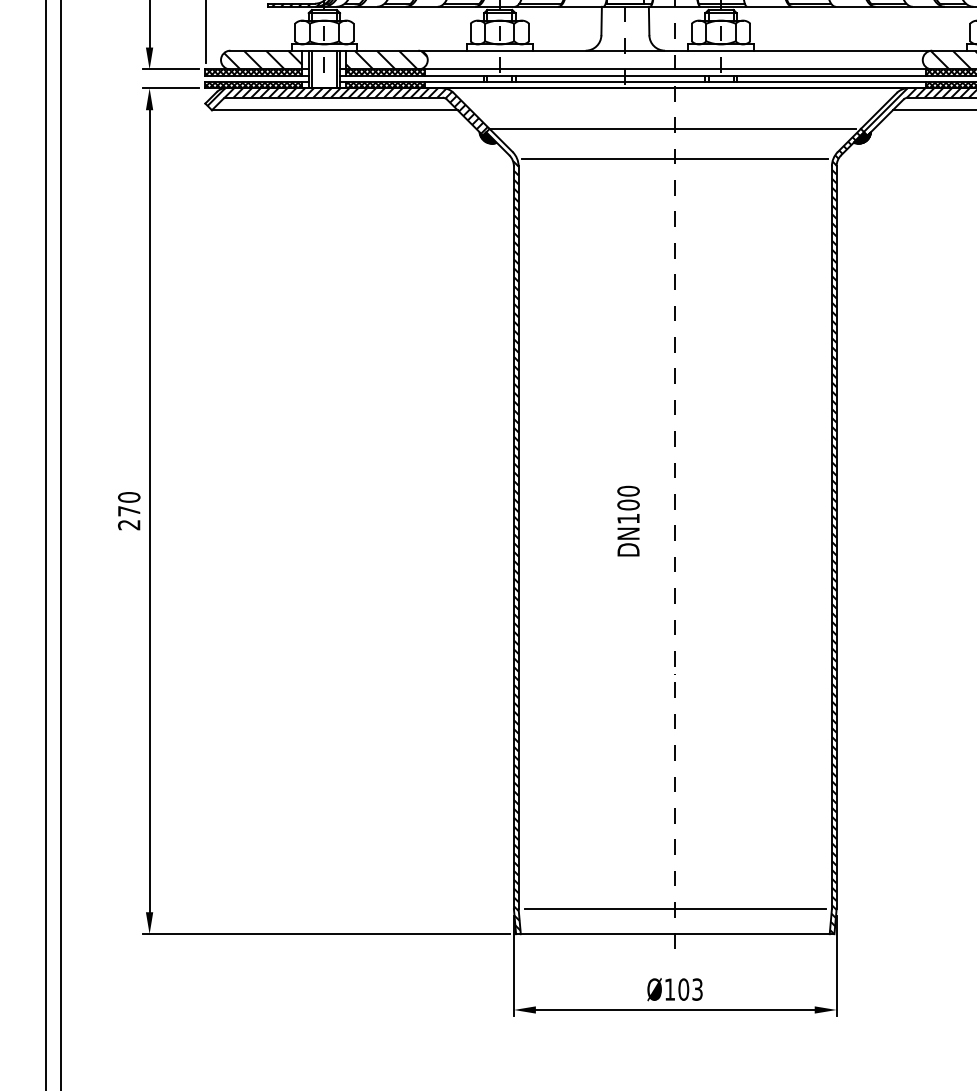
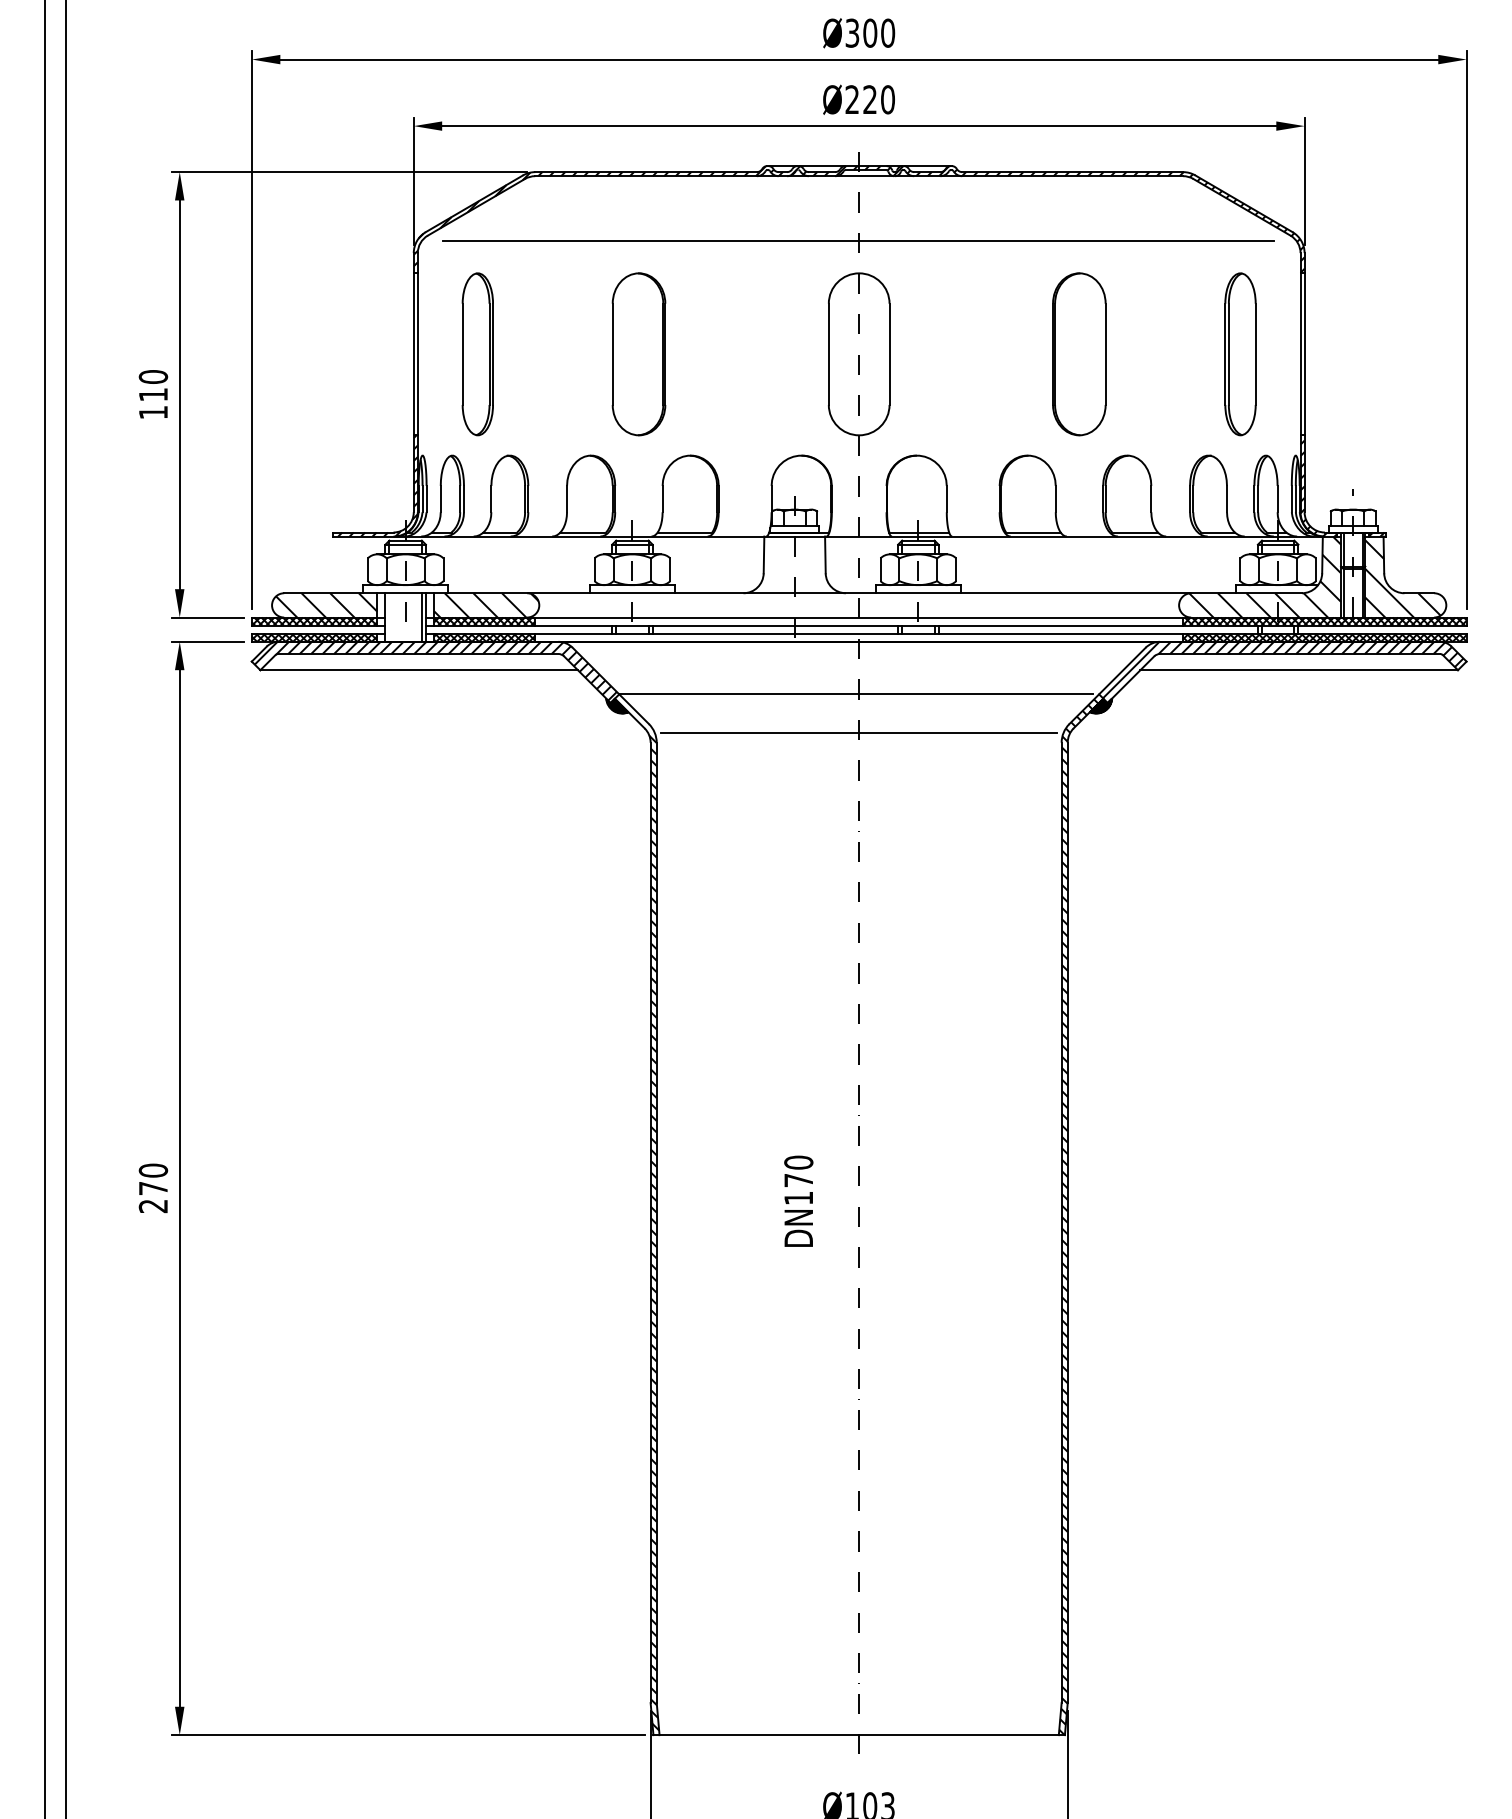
line: (311, 69) -> (389, 617), removed
text: (628, 505) -> (798, 1180), DN100 -> DN170
line: (674, 908) -> (858, 1702), removed

